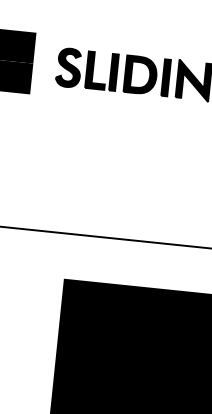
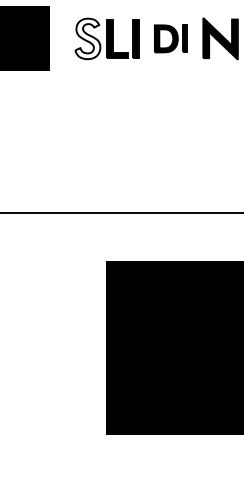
fill: (68, 67) -> (87, 38), removed
part: (146, 75) -> (170, 38), size x0.7

